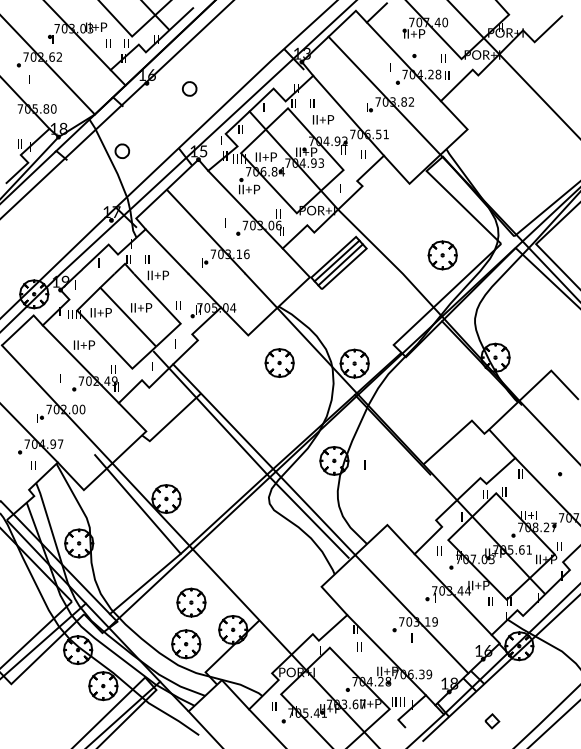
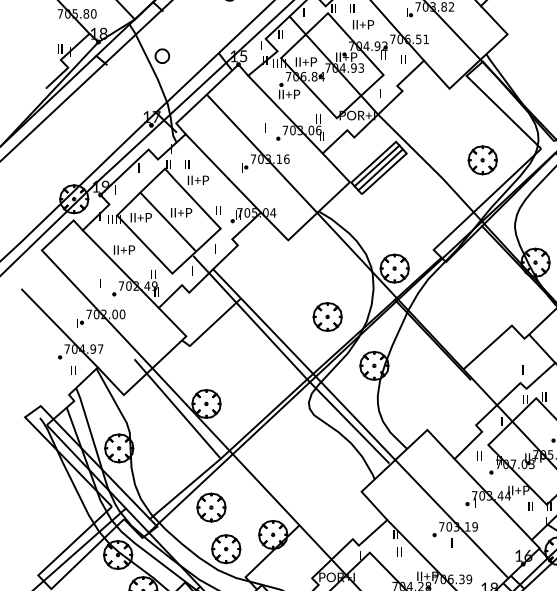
part: (279, 362) -> (327, 316), moved
text: (364, 464) -> (522, 369), moved
part: (191, 602) -> (211, 507), moved

